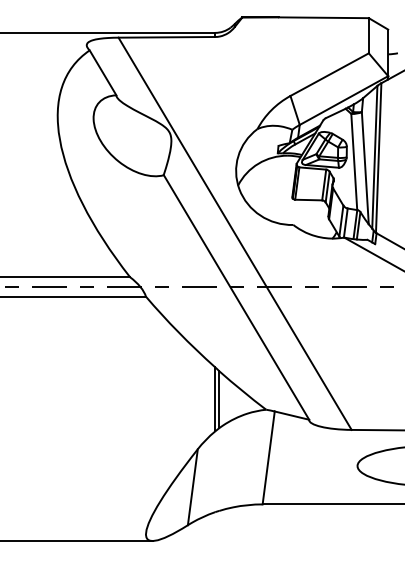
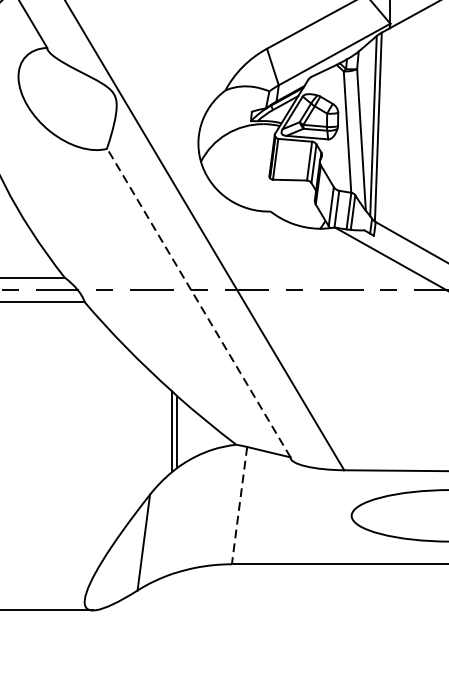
line: (236, 297) -> (198, 303), solid -> dashed
line: (268, 457) -> (239, 505), solid -> dashed

